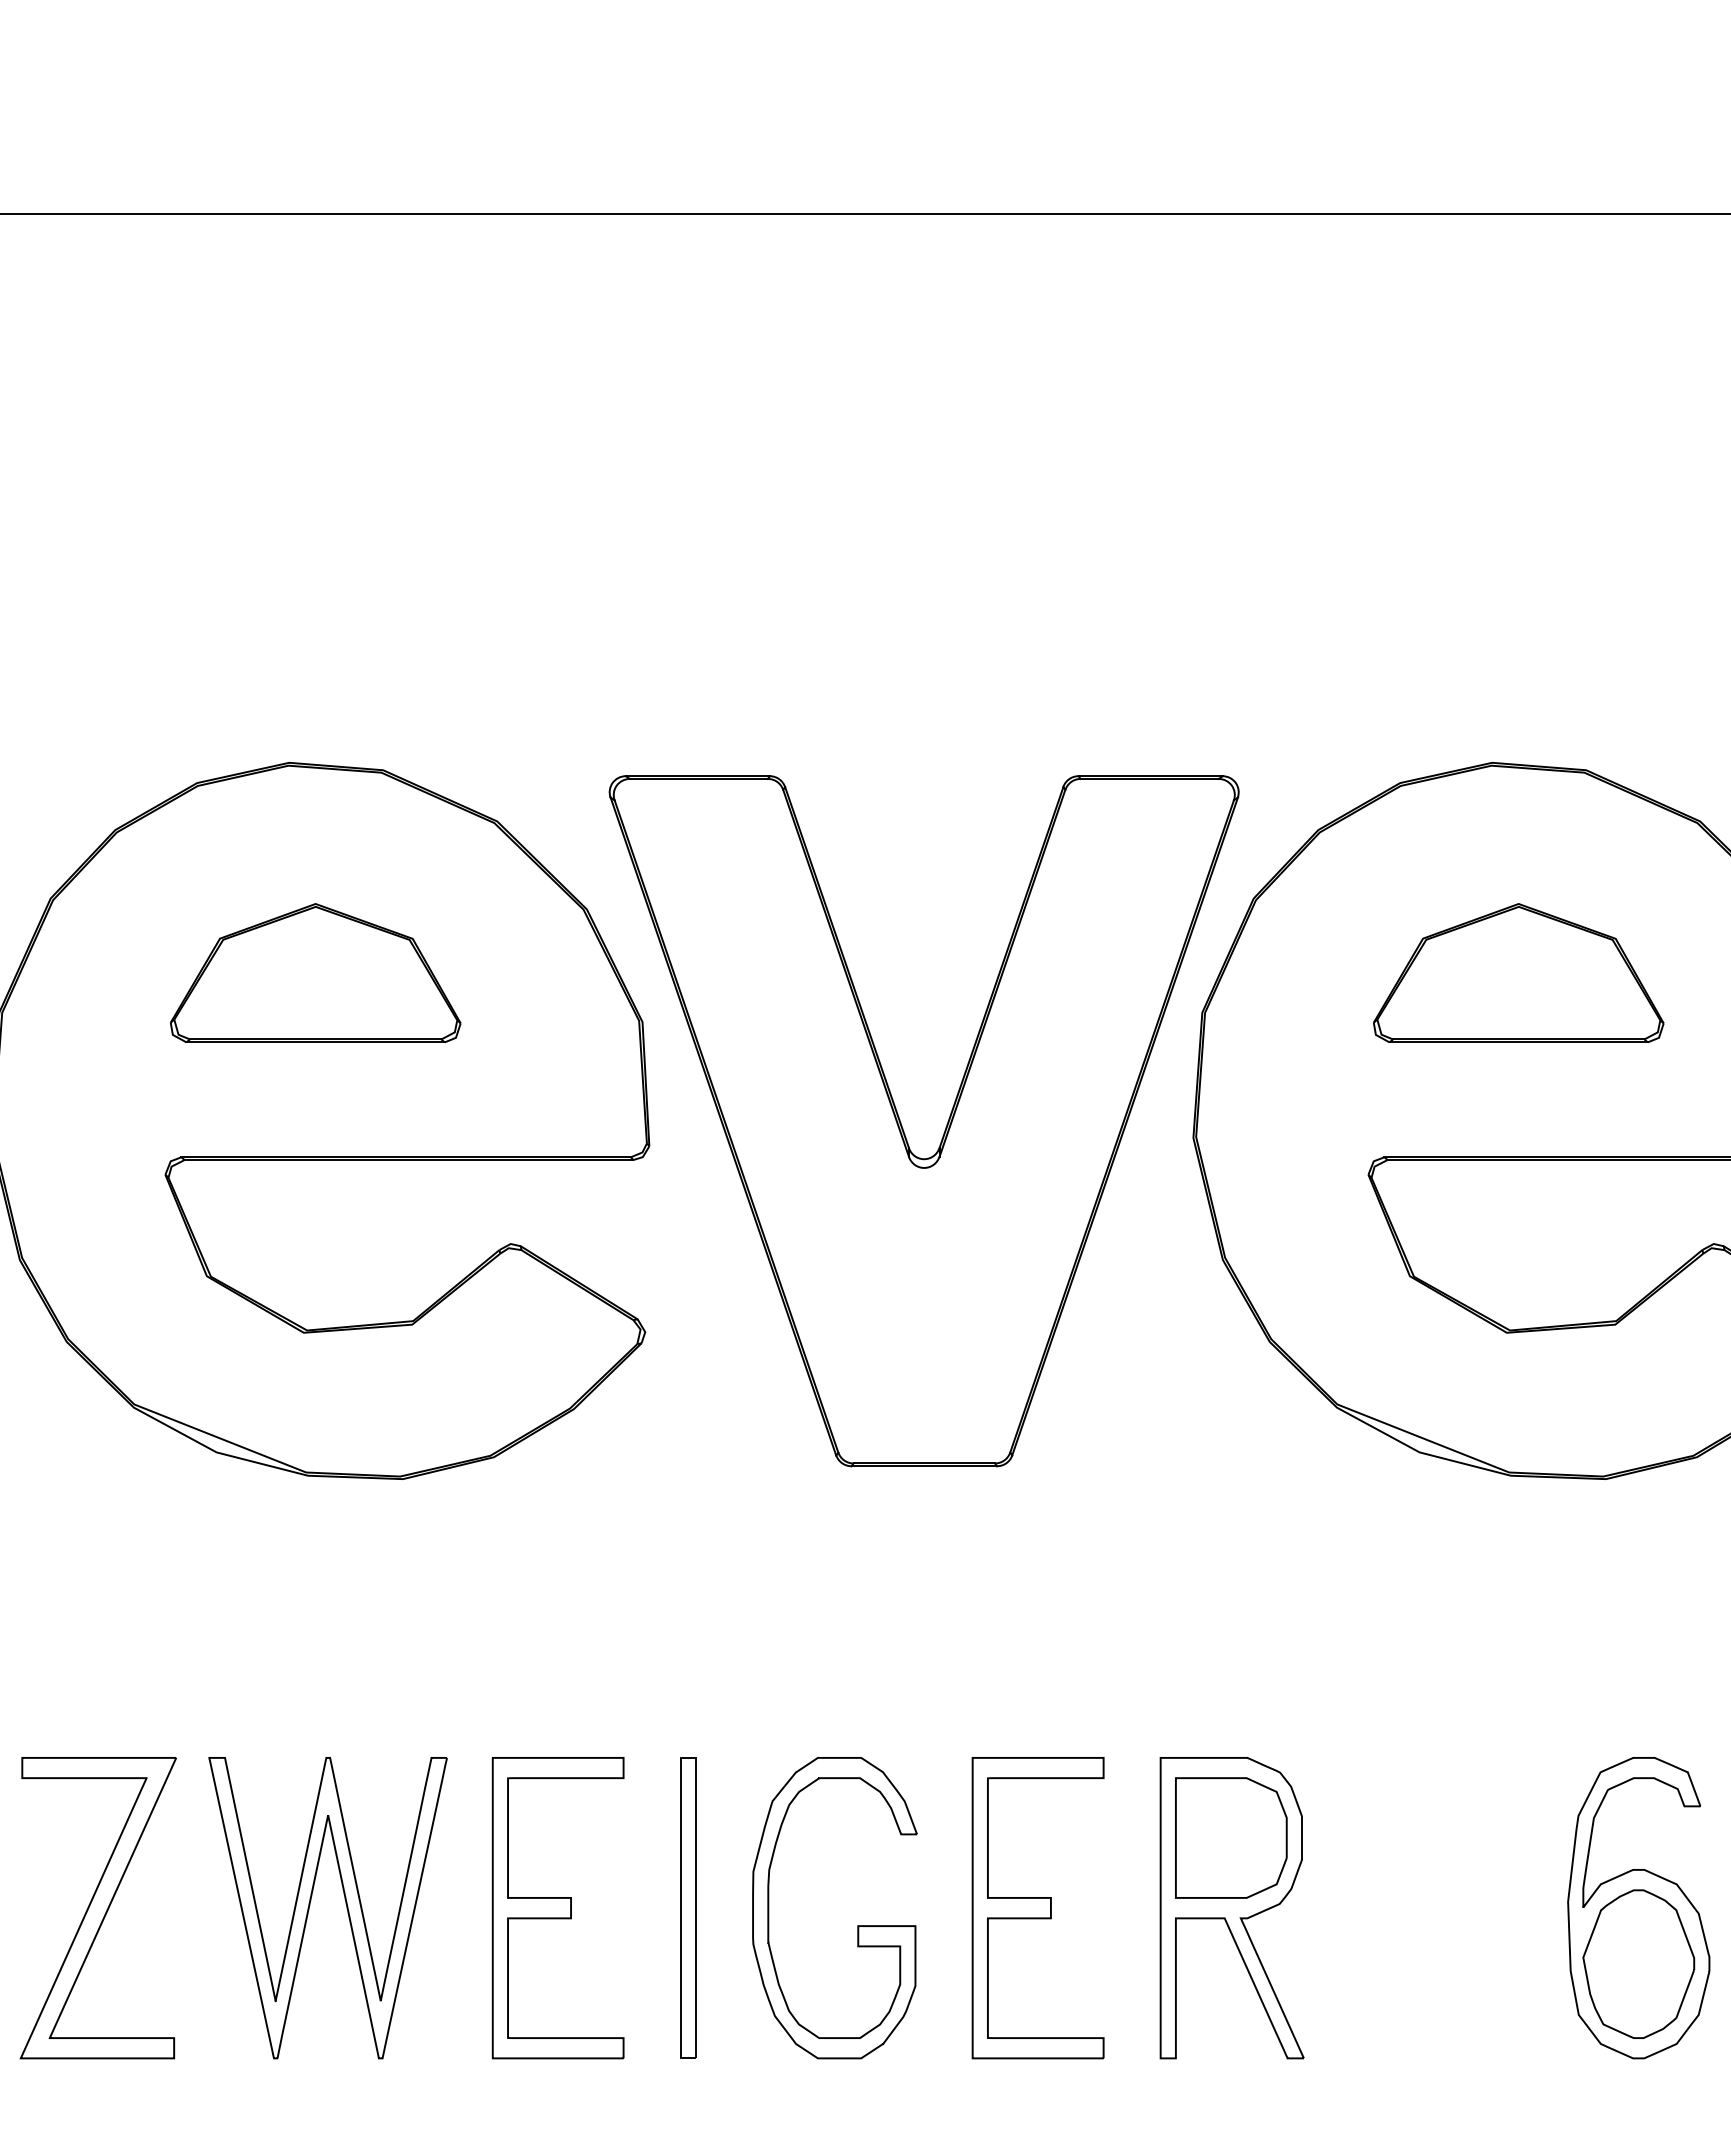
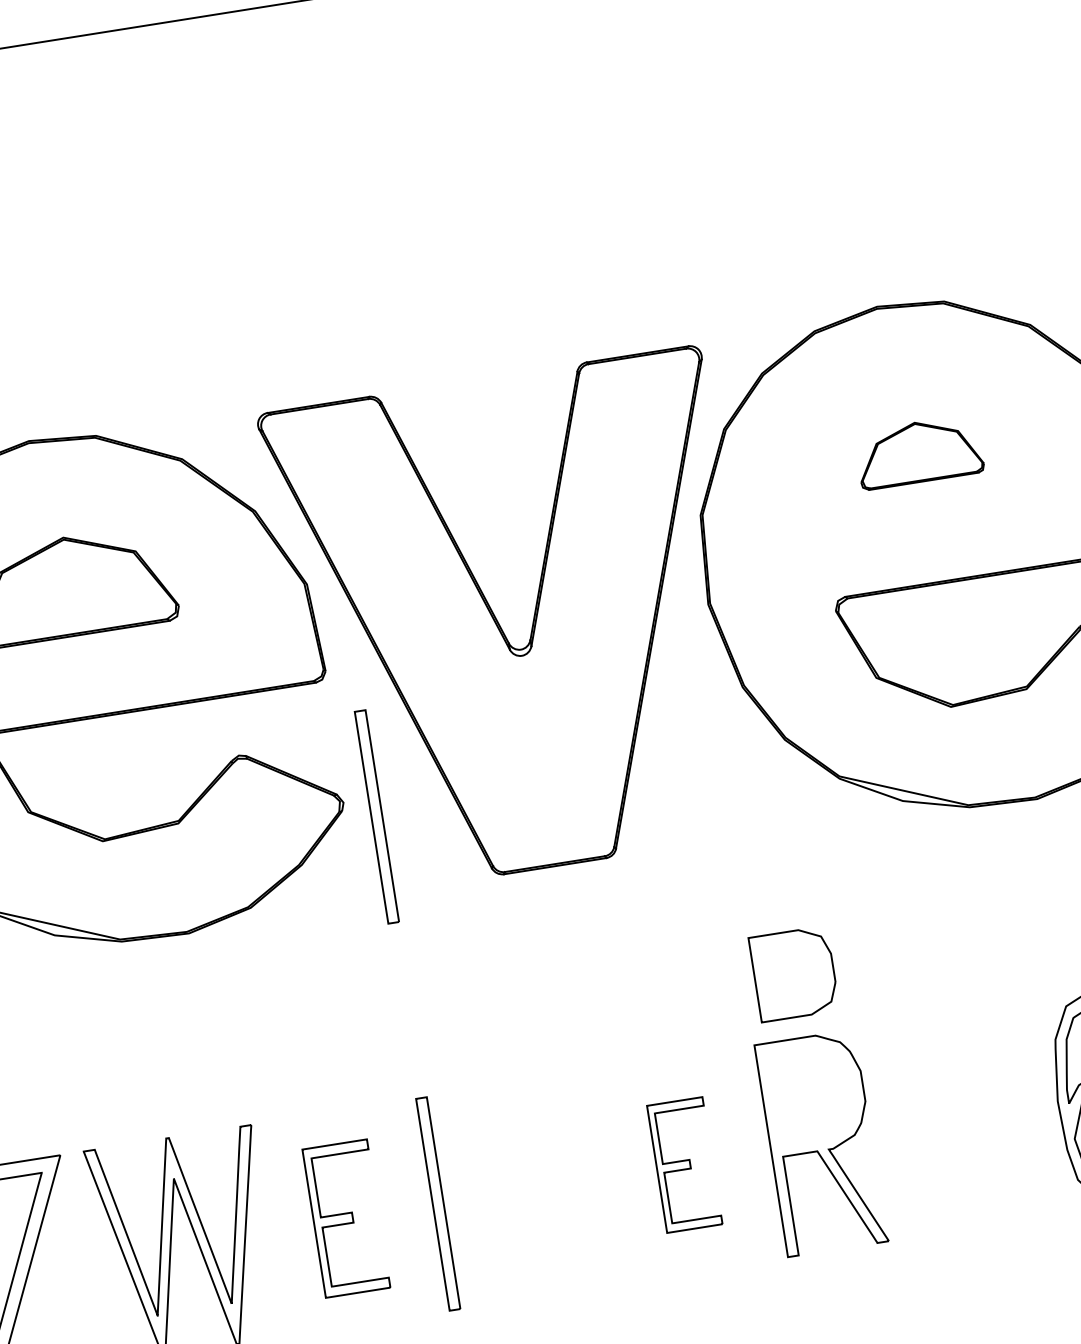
part: (1518, 972) -> (919, 451), size x0.6
part: (688, 1358) -> (376, 816), added
part: (1231, 1837) -> (794, 973), moved
part: (557, 1908) -> (346, 1218), size x0.7
part: (1037, 1908) -> (684, 1165), size x0.6
part: (857, 1925) -> (559, 1197), removed

